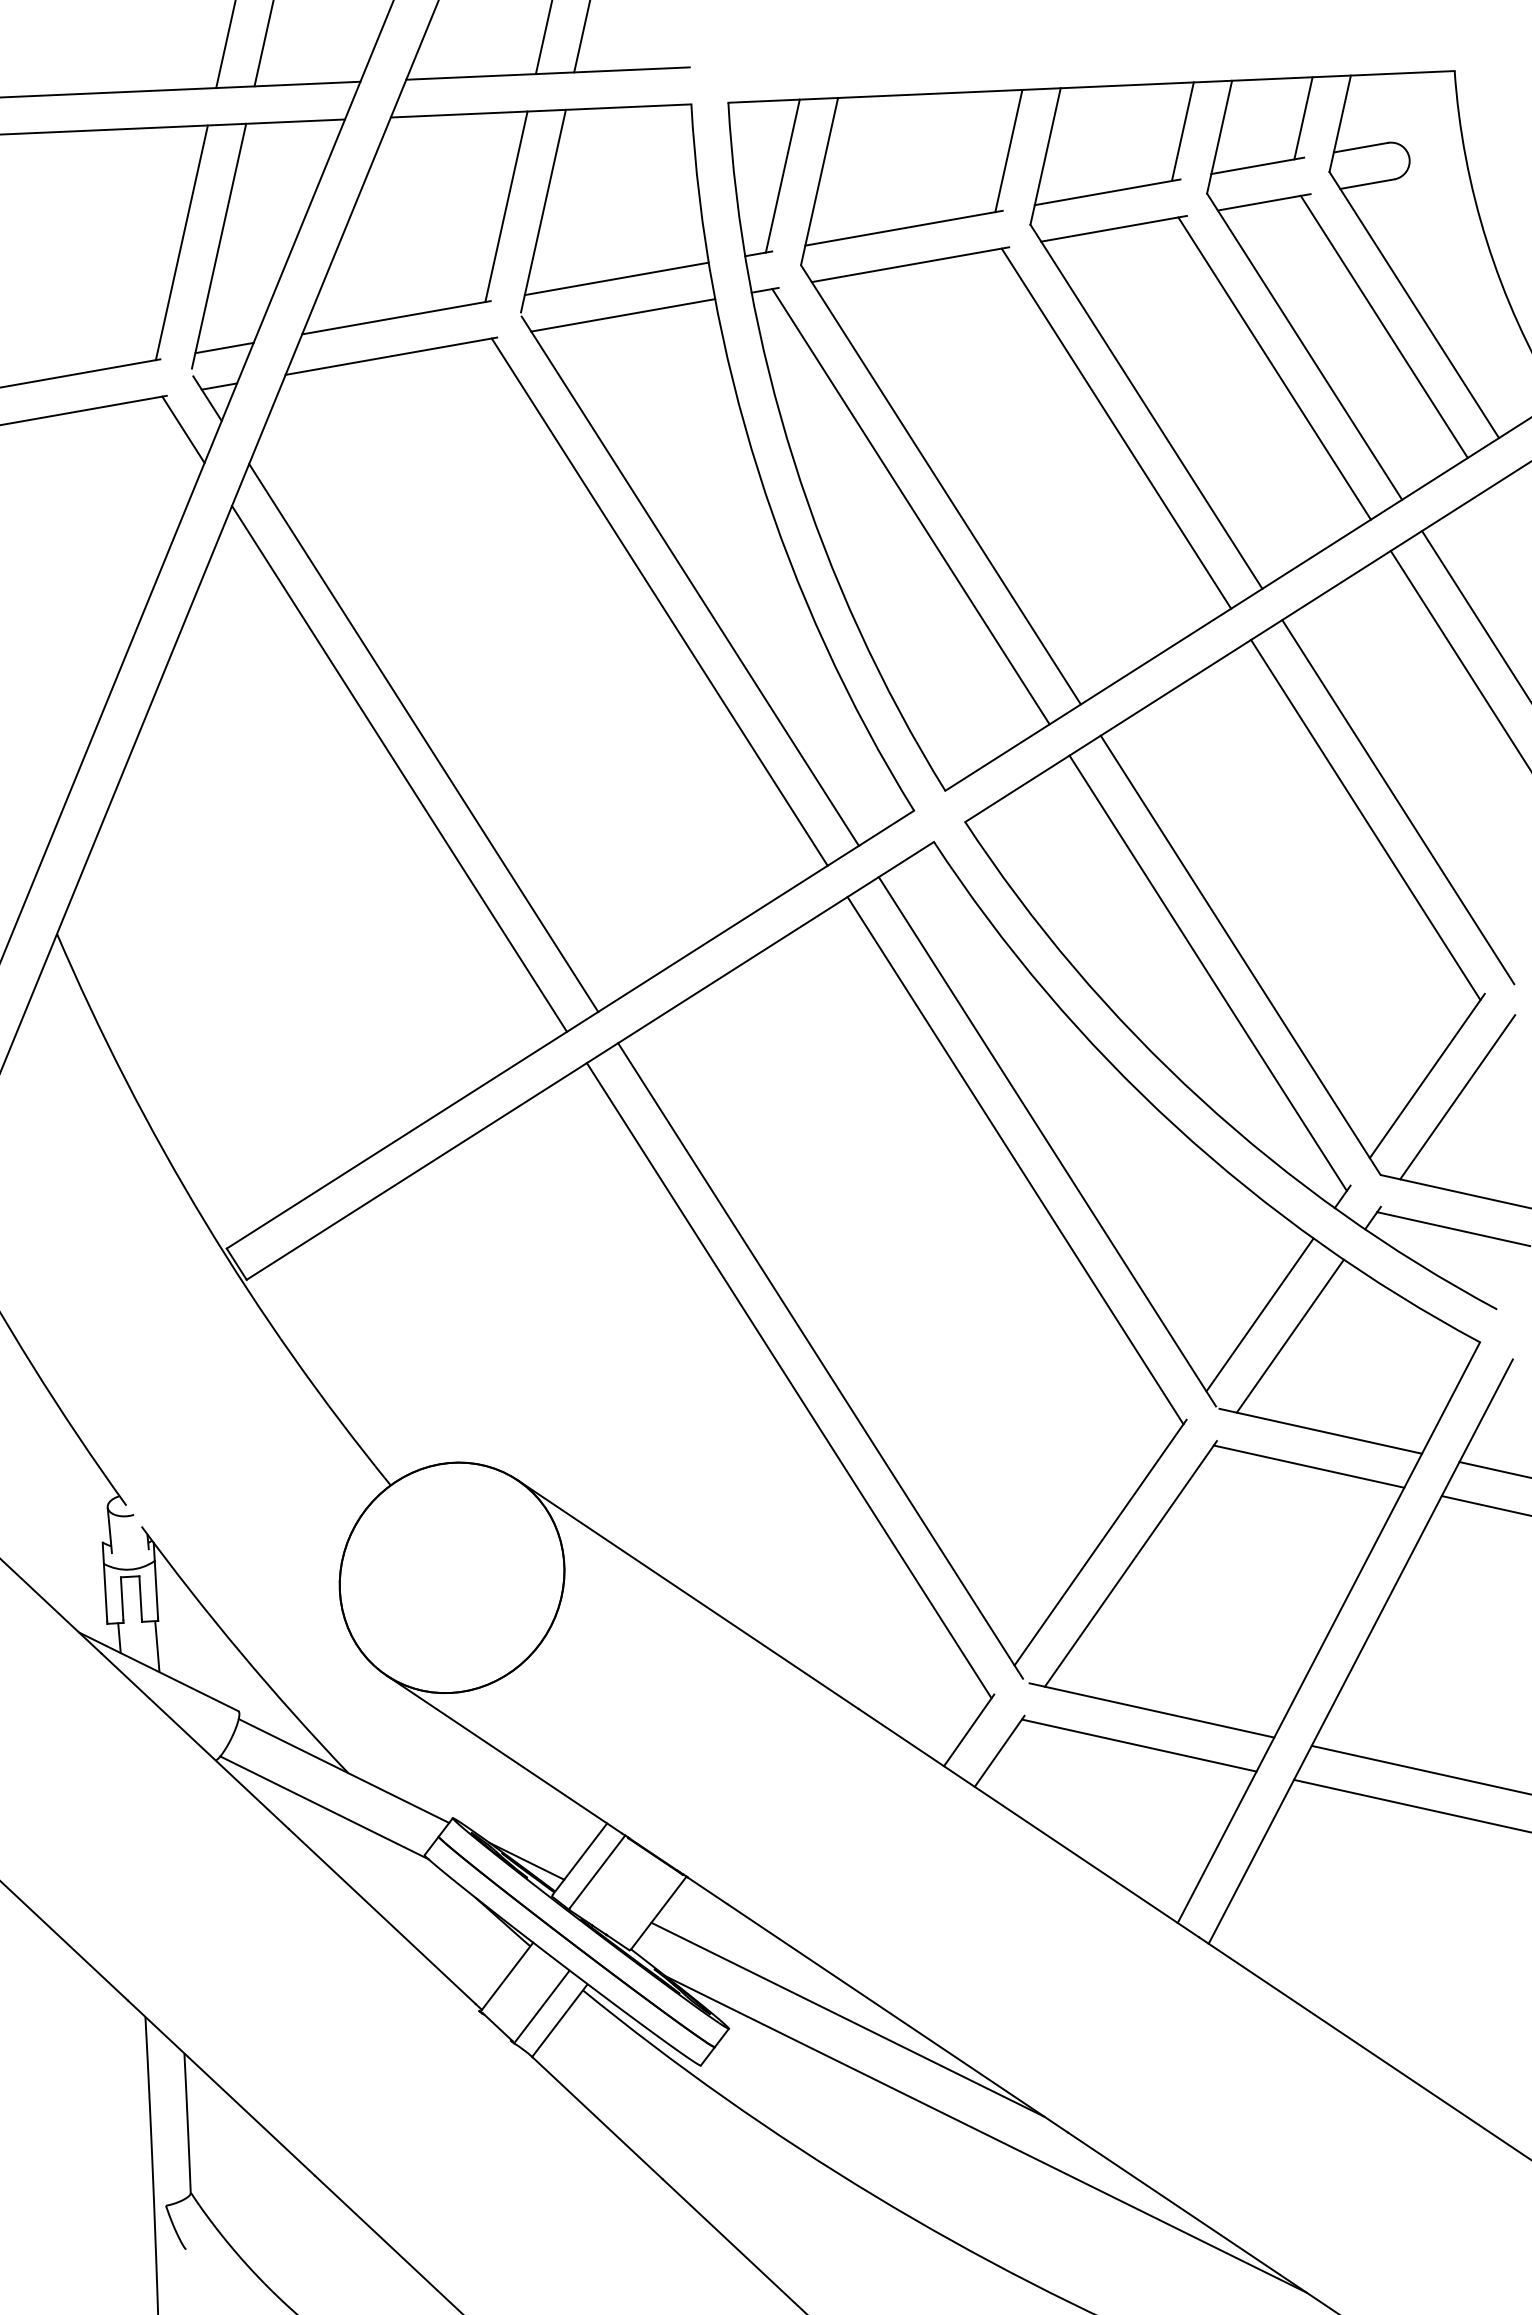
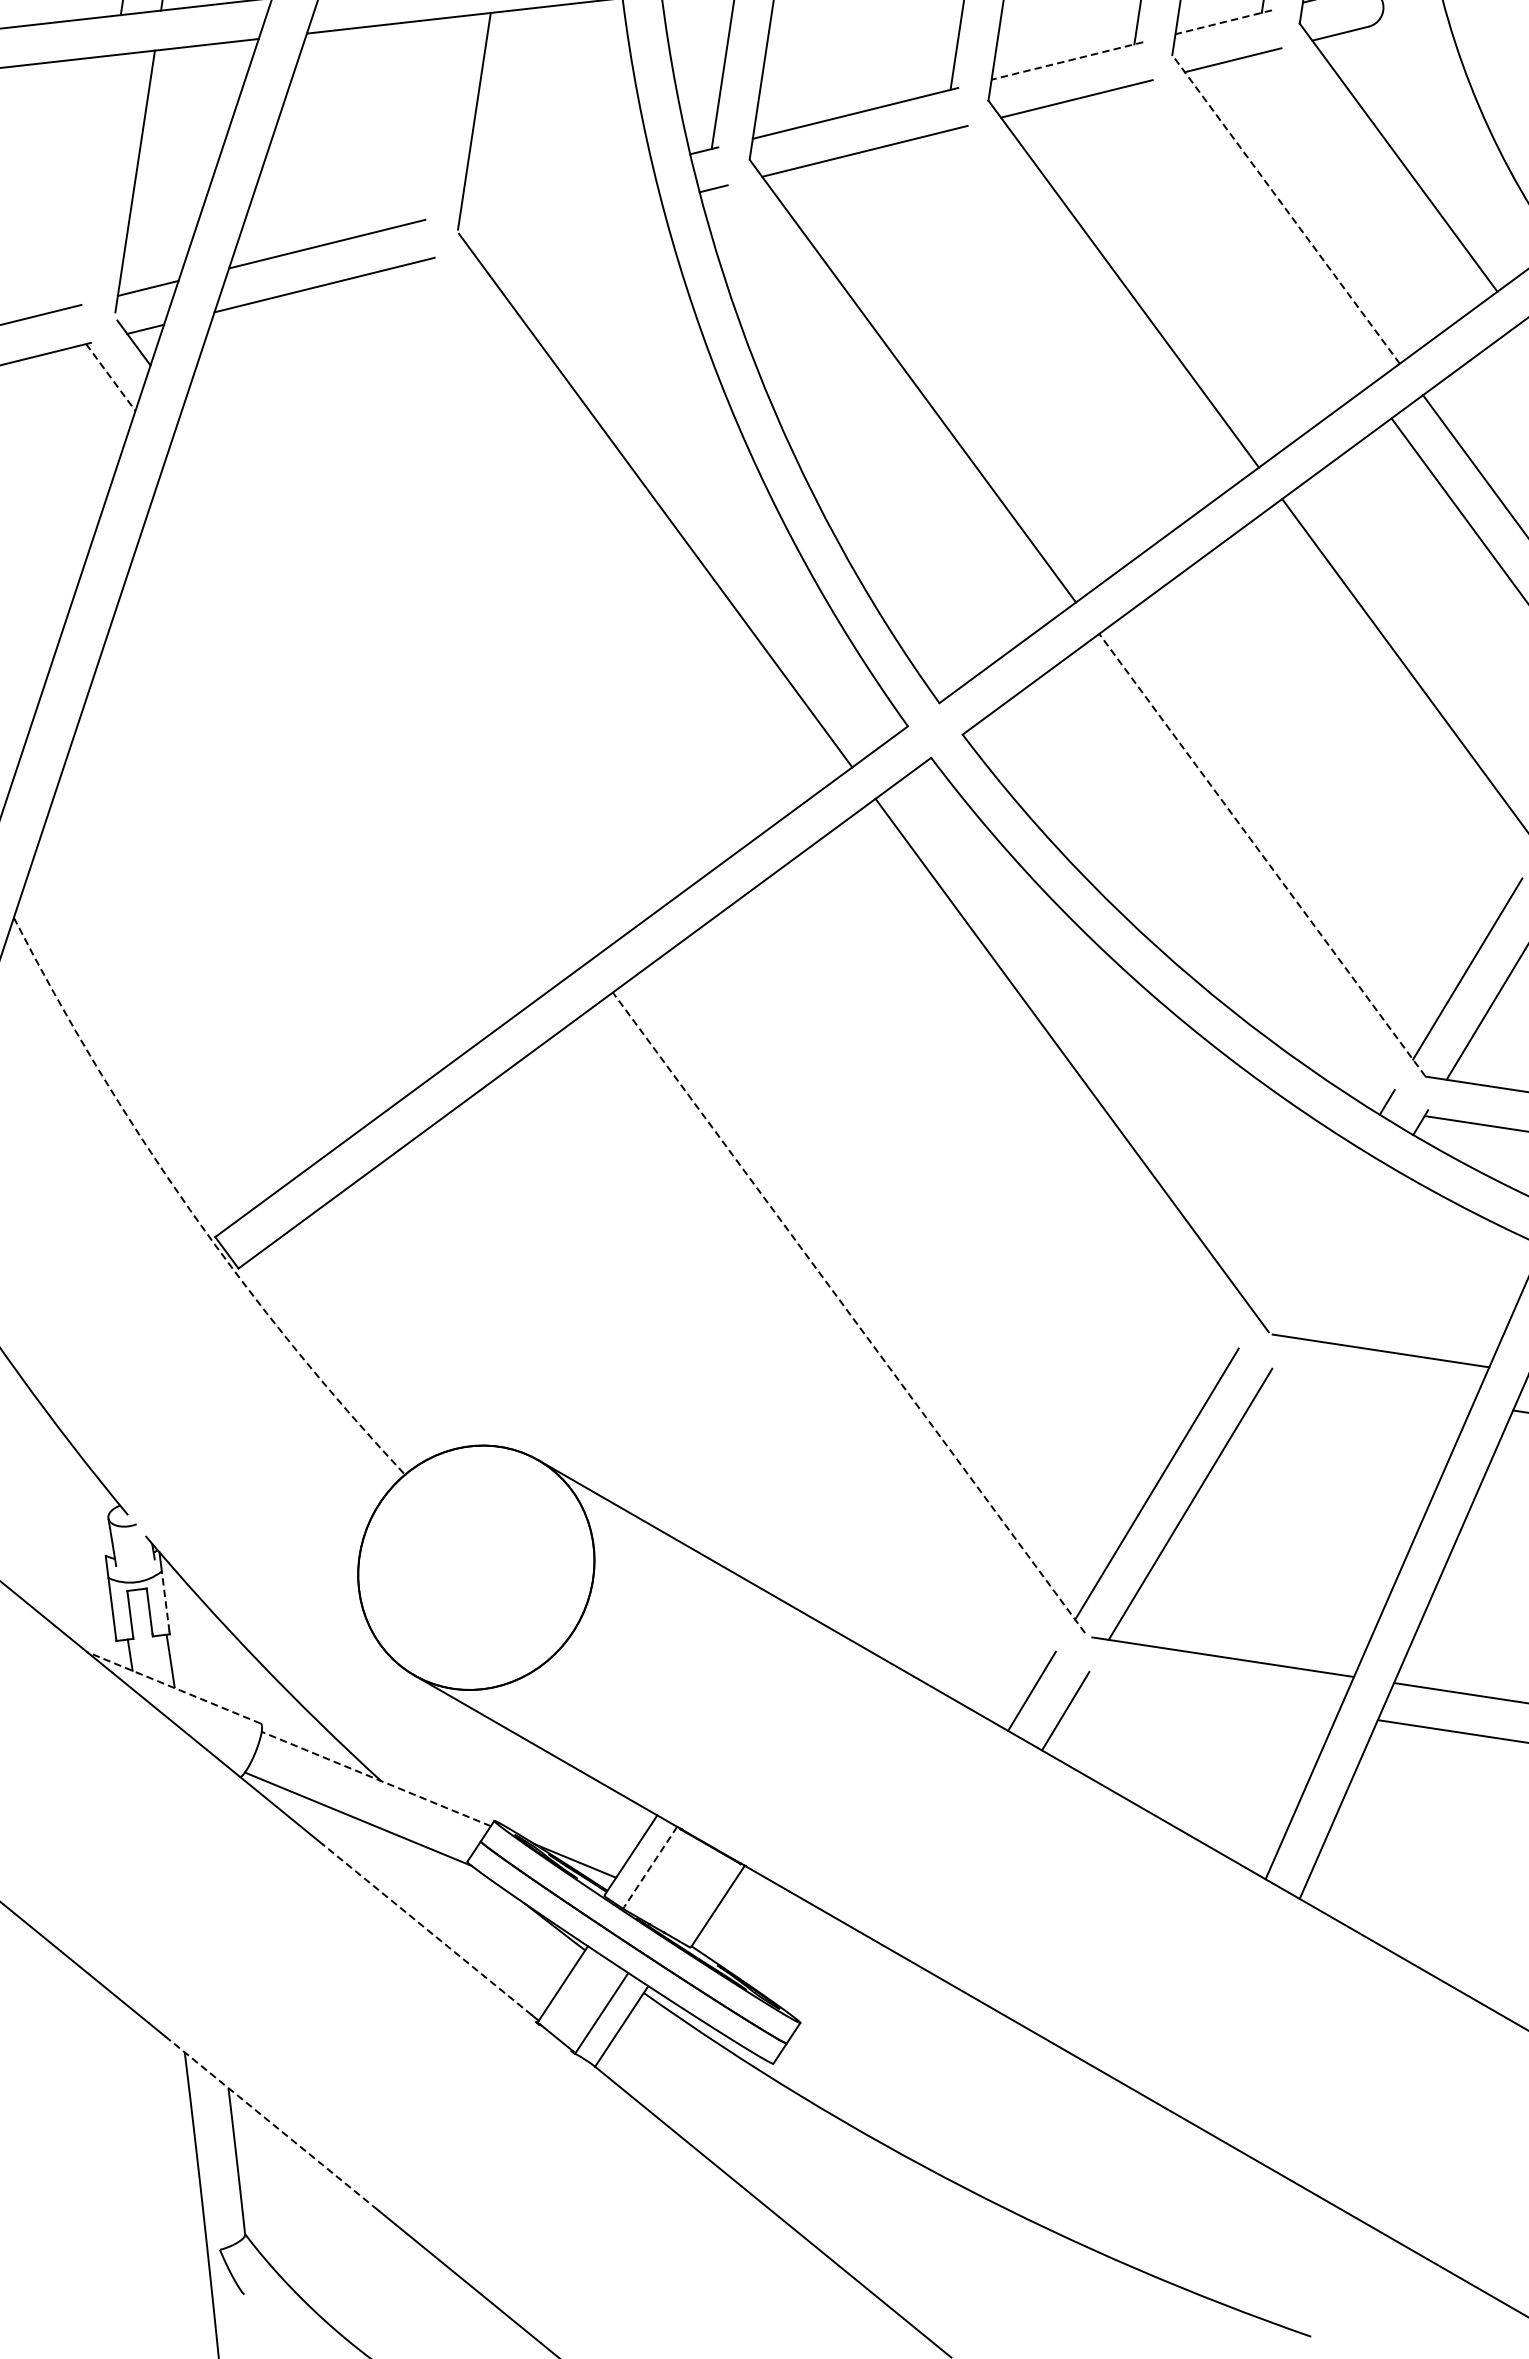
line: (1257, 165) -> (1223, 21), solid -> dashed
line: (1107, 192) -> (1067, 61), solid -> dashed
line: (506, 206) -> (435, 119), removed
line: (181, 242) -> (95, 180), removed
line: (616, 278) -> (556, 187), removed
line: (623, 315) -> (566, 225), removed
line: (1383, 326) -> (1367, 182), removed
line: (1304, 346) -> (1285, 209), solid -> dashed
line: (1274, 368) -> (1255, 234), removed
line: (1116, 428) -> (1093, 309), removed
line: (183, 430) -> (110, 378), solid -> dashed
line: (910, 506) -> (882, 406), removed
line: (659, 601) -> (624, 524), removed
line: (423, 737) -> (385, 684), removed
line: (399, 768) -> (362, 718), removed
line: (1365, 819) -> (1384, 703), removed
line: (1240, 954) -> (1262, 854), solid -> dashed
line: (1207, 972) -> (1228, 875), removed
line: (1015, 1160) -> (1039, 1087), removed
arc: (204, 1221) -> (189, 1210), solid -> dashed
line: (1259, 1314) -> (1308, 1232), removed
line: (1289, 1335) -> (1341, 1252), removed
line: (820, 1360) -> (848, 1312), solid -> dashed
line: (788, 1380) -> (816, 1335), removed
line: (1308, 1466) -> (1370, 1388), removed
line: (156, 1589) -> (165, 1601), solid -> dashed
line: (158, 1671) -> (173, 1687), solid -> dashed
line: (1138, 1745) -> (1211, 1695), removed
line: (343, 1770) -> (375, 1778), solid -> dashed
line: (597, 1872) -> (650, 1867), solid -> dashed
line: (381, 1916) -> (426, 1929), solid -> dashed
line: (847, 2019) -> (924, 2004), removed
line: (221, 2088) -> (270, 2122), solid -> dashed
line: (985, 2134) -> (1078, 2115), removed

